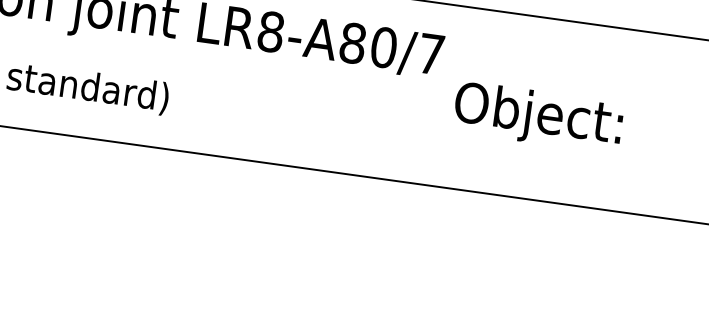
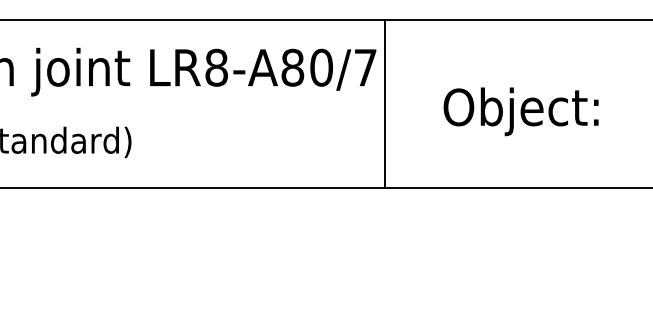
line: (446, 95) -> (384, 103), added
text: (537, 116) -> (520, 111), moved

